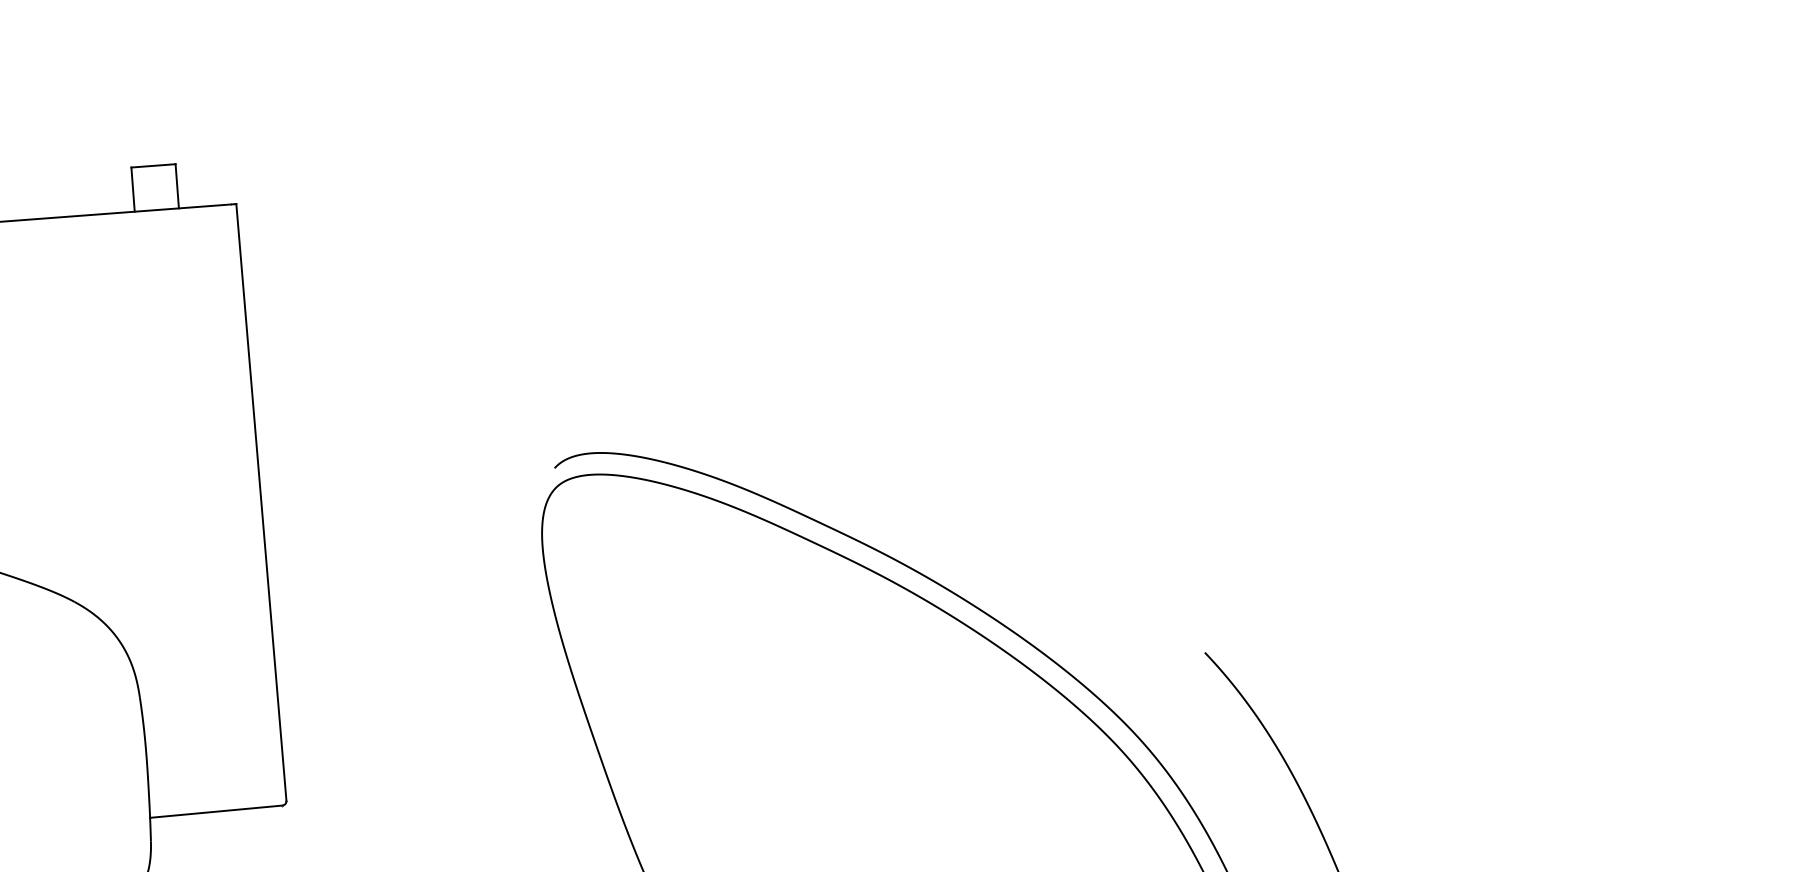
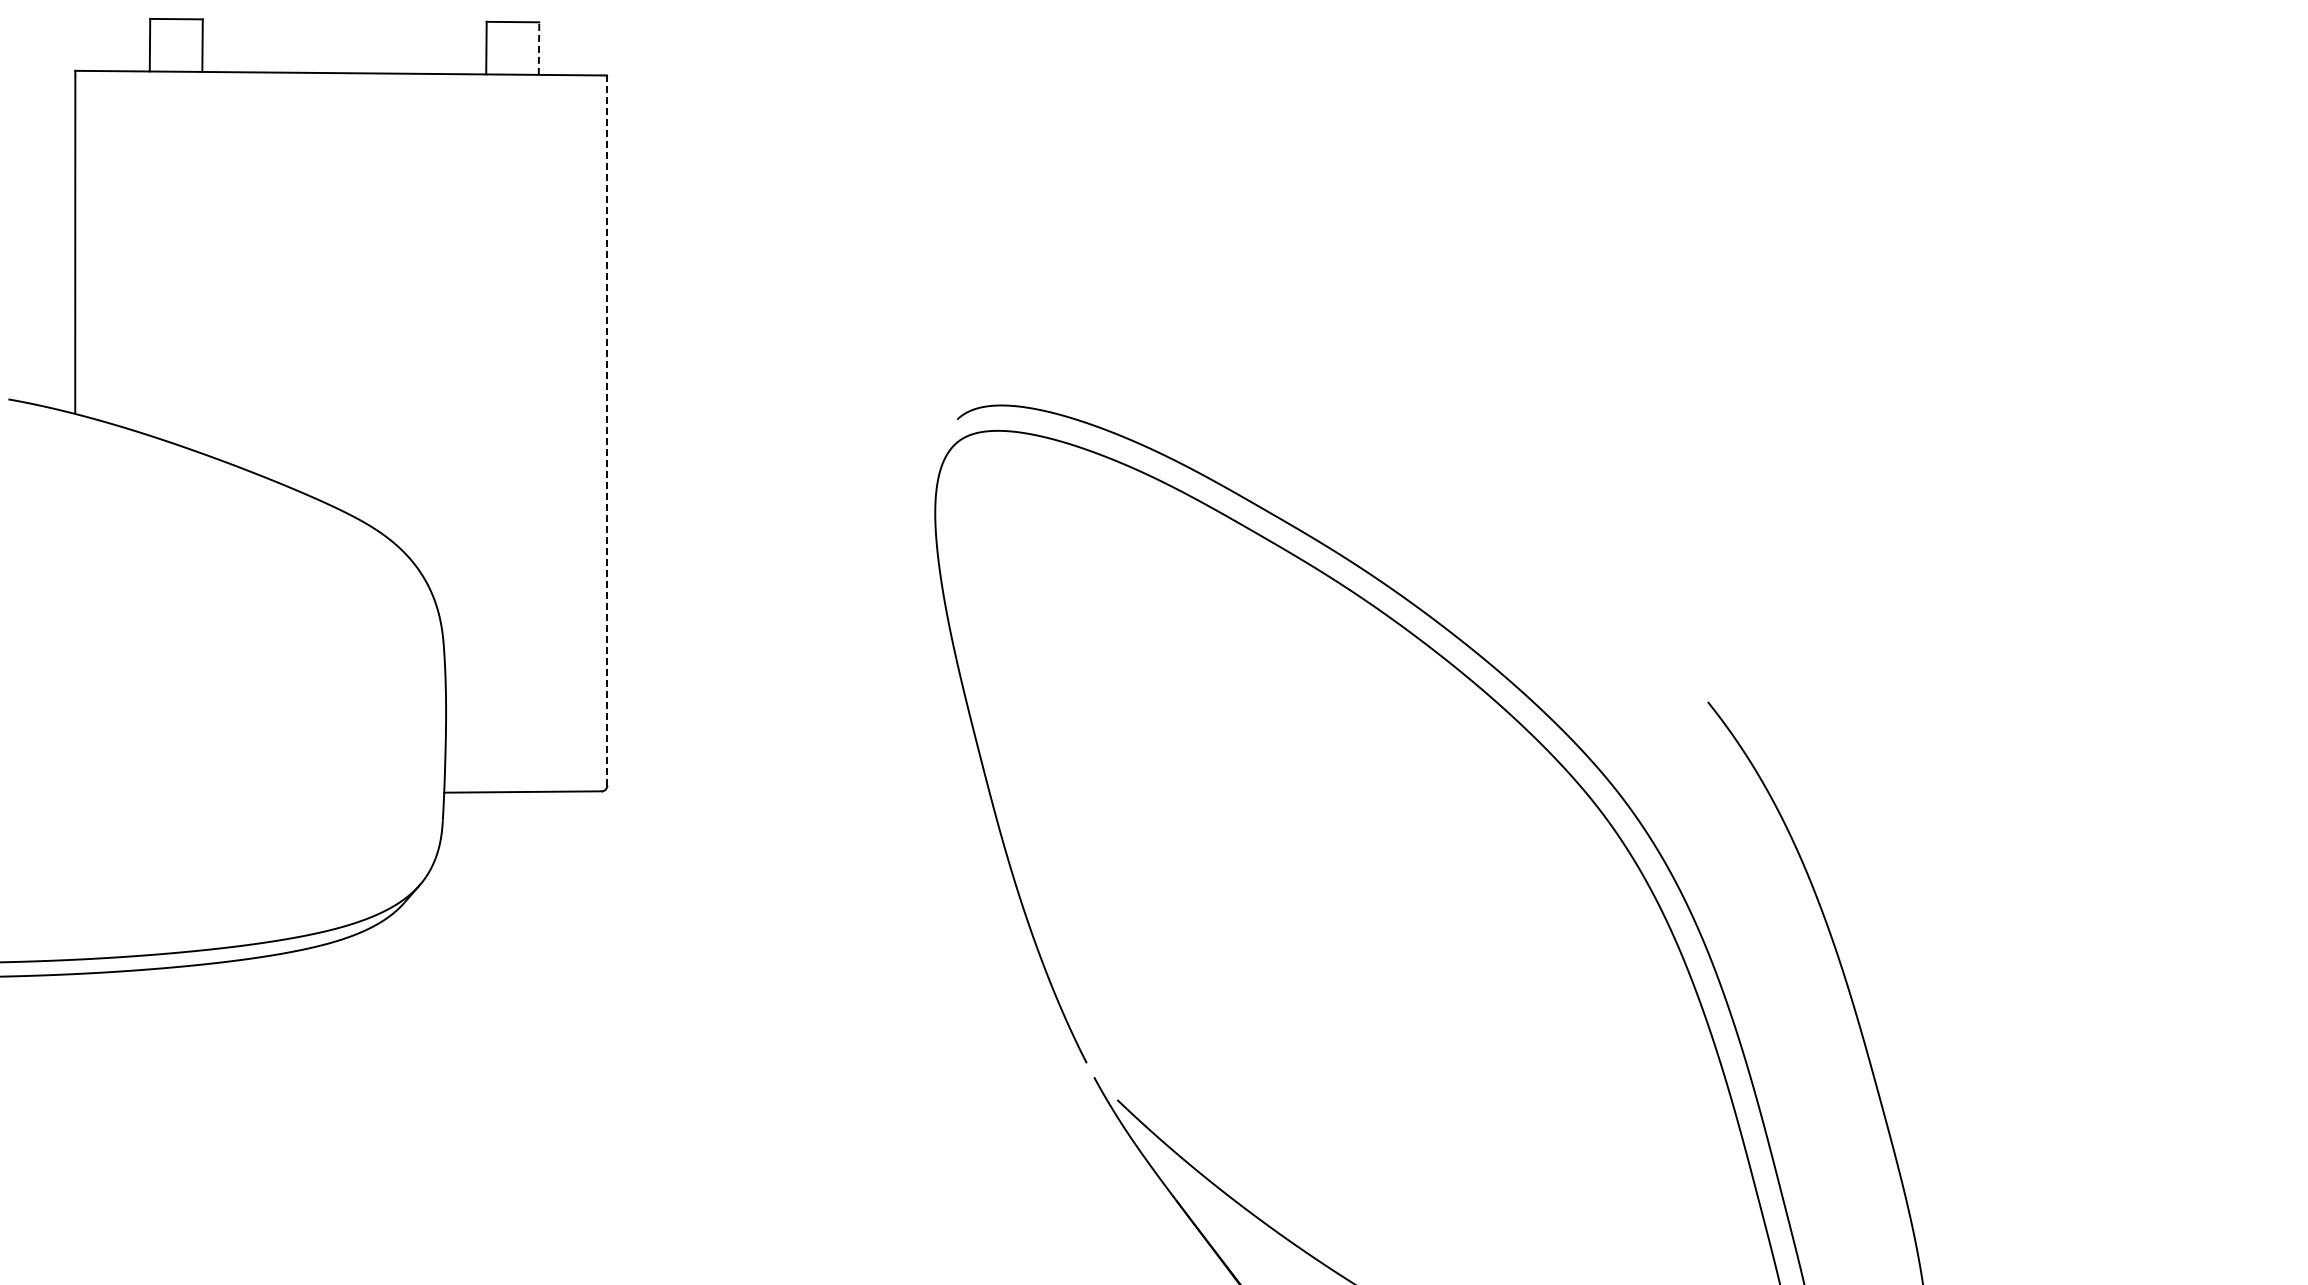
line: (177, 186) -> (539, 48), solid -> dashed
line: (261, 502) -> (607, 430), solid -> dashed

